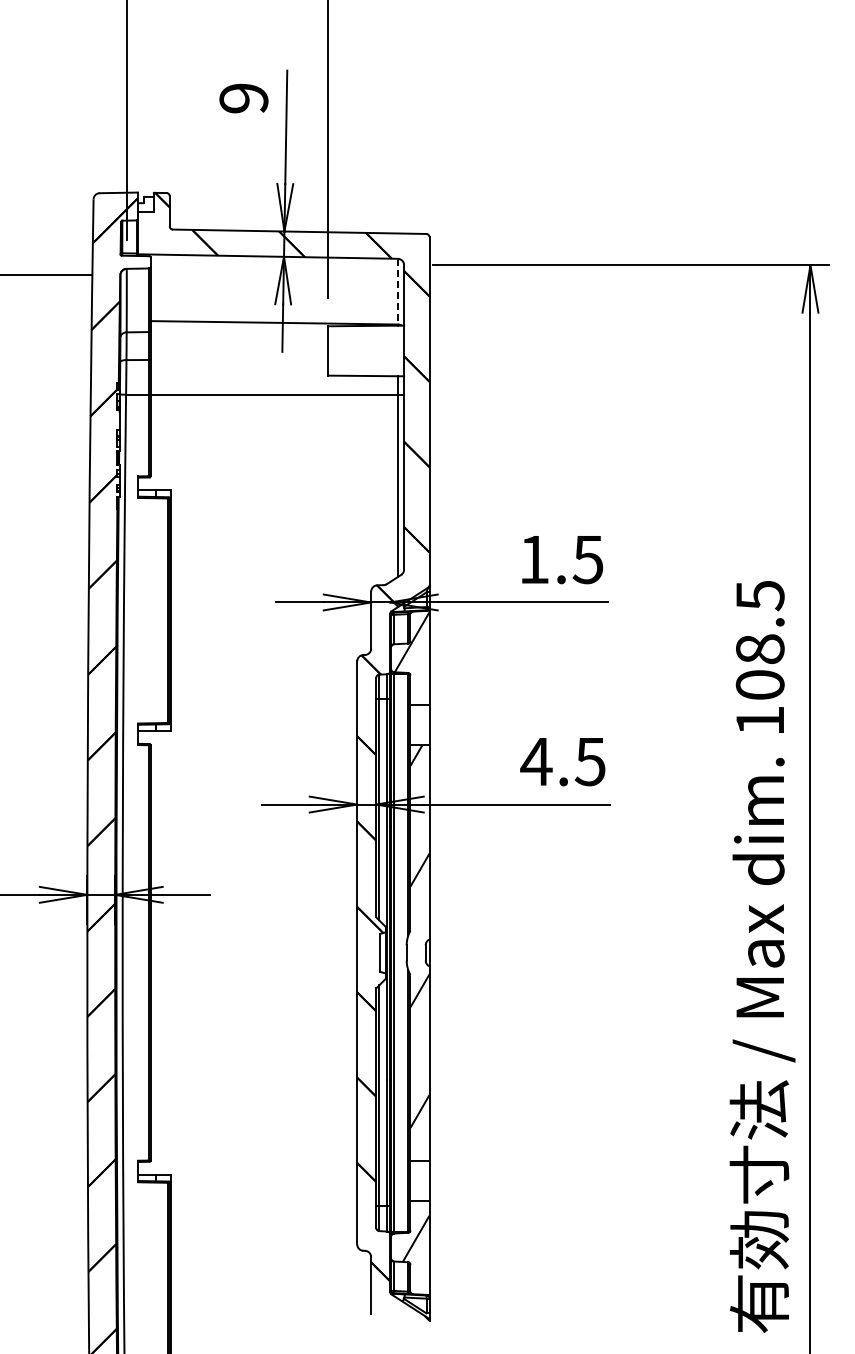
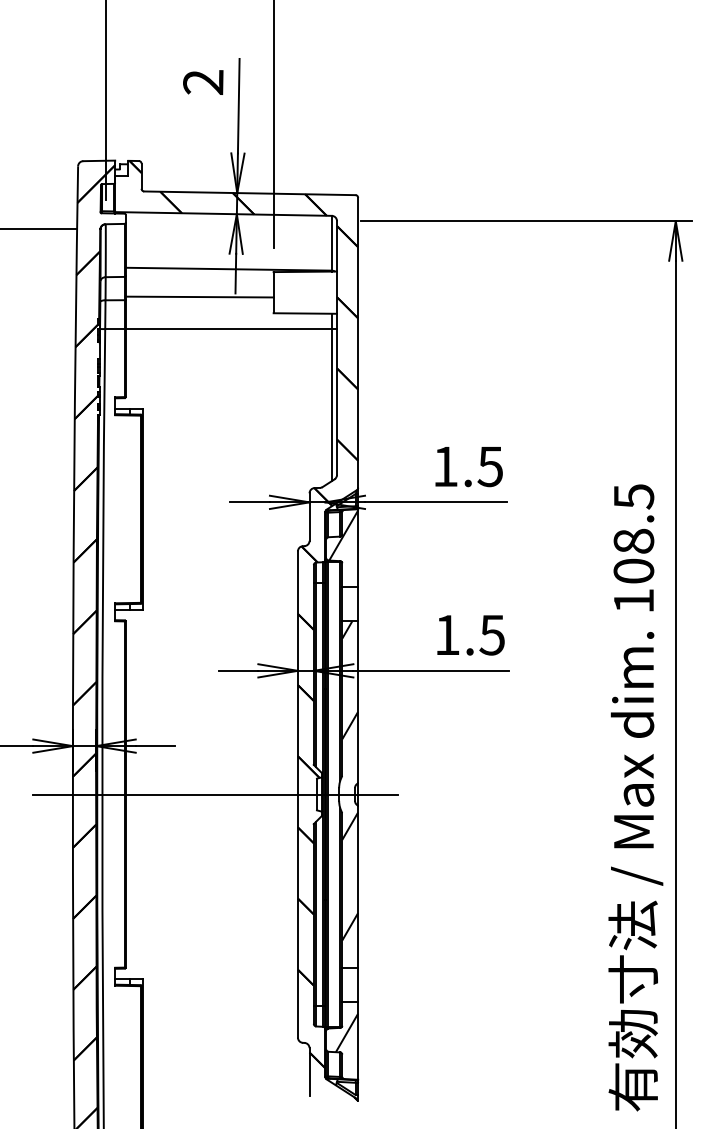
text: (244, 98) -> (203, 82), 9 -> 2
line: (397, 291) -> (331, 243), dashed -> solid
line: (239, 355) -> (199, 296), added
text: (536, 761) -> (447, 634), 4.5 -> 1.5
line: (258, 952) -> (215, 794), added

